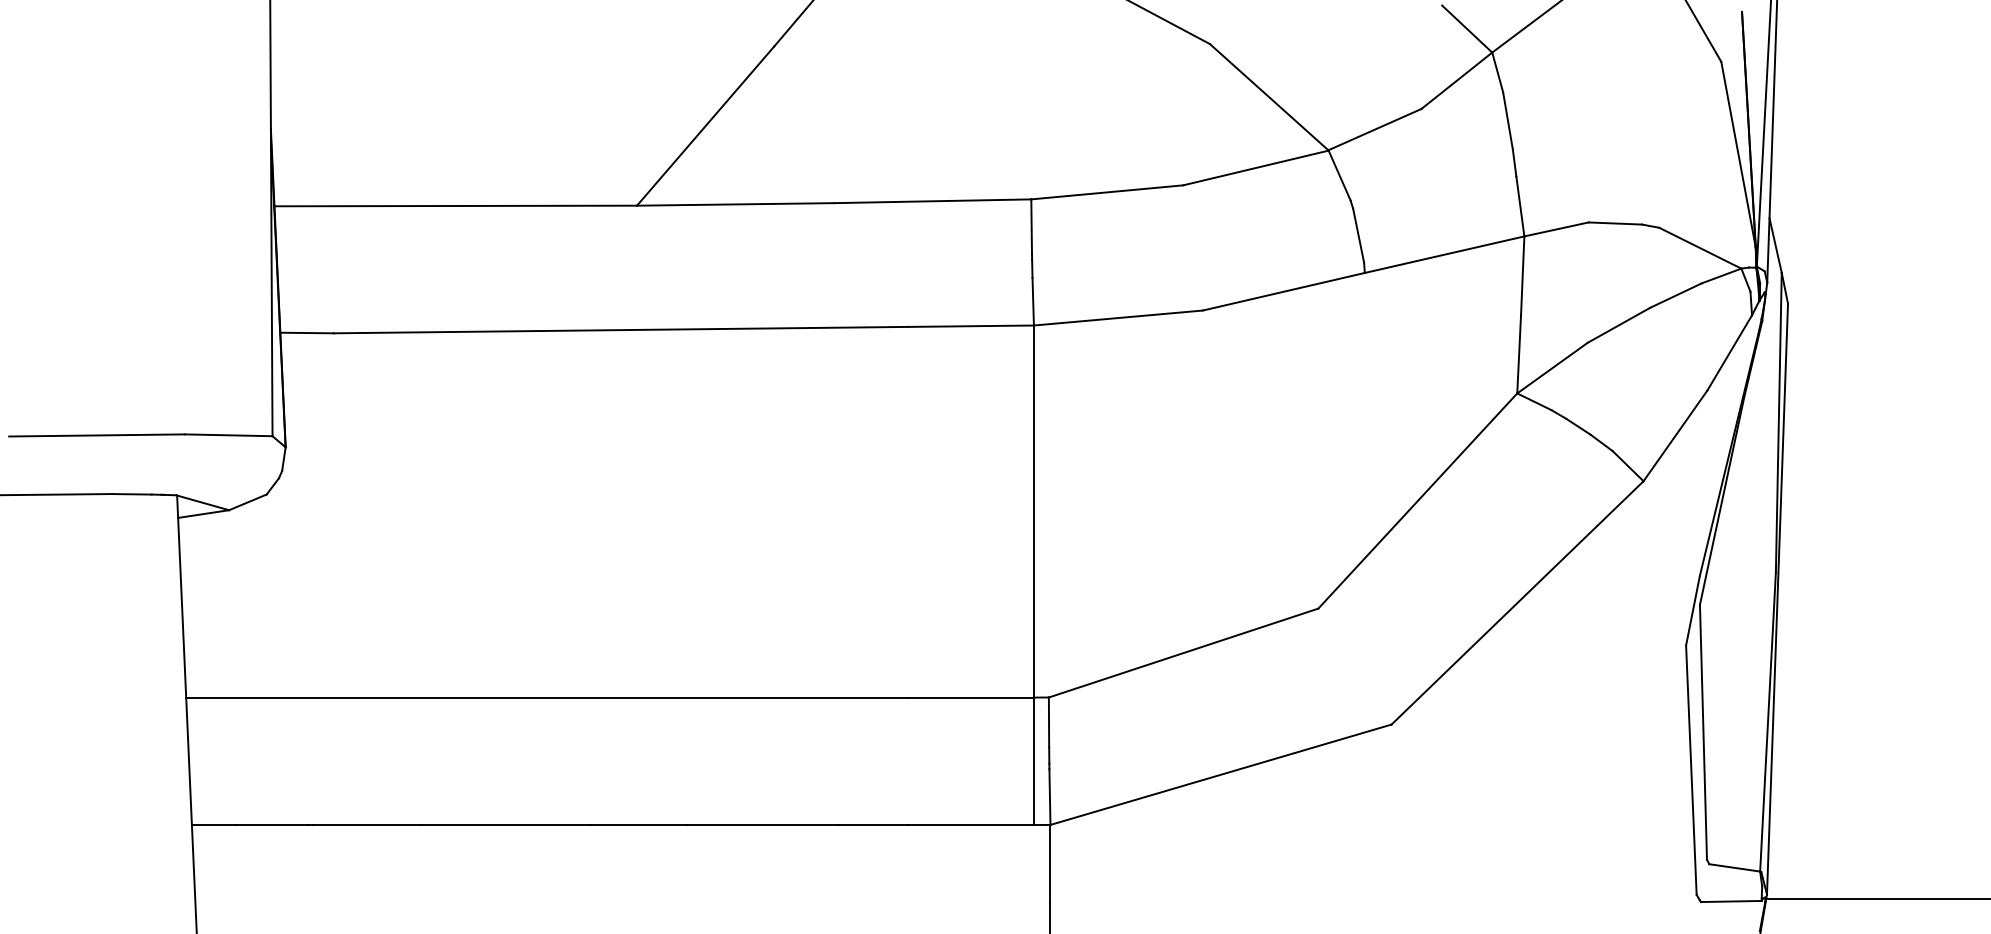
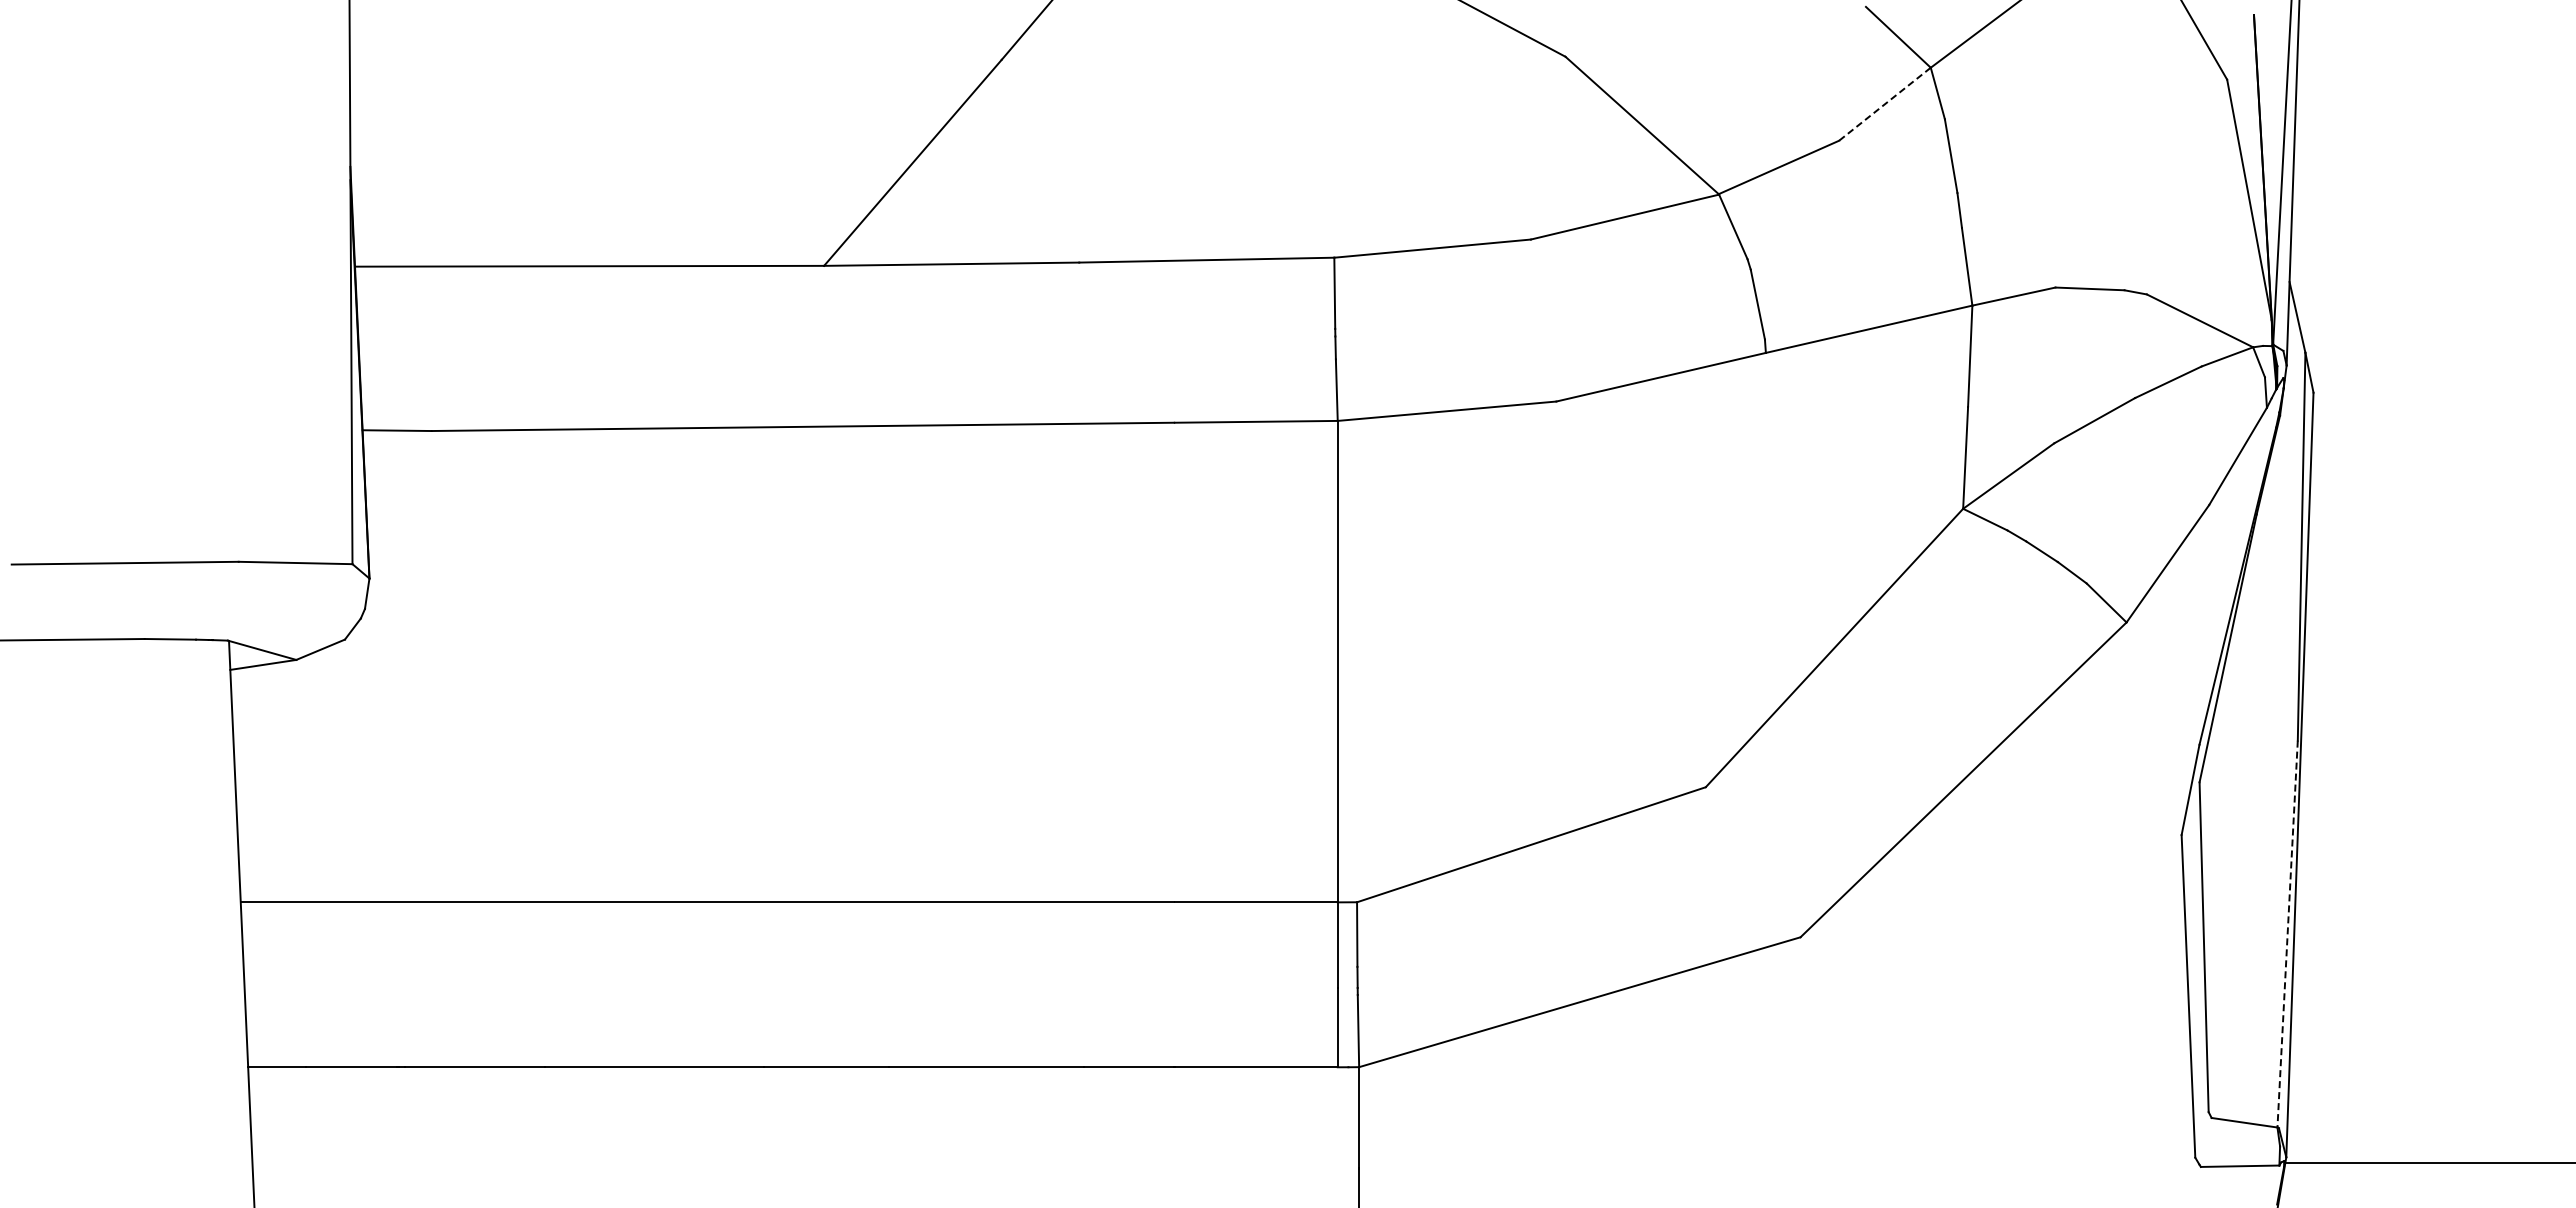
line: (1456, 80) -> (1884, 104), solid -> dashed
line: (1767, 722) -> (2287, 934), solid -> dashed

